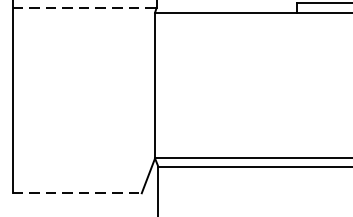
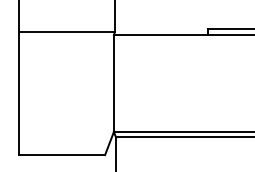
line: (85, 7) -> (67, 31), dashed -> solid
line: (77, 193) -> (62, 155), dashed -> solid

